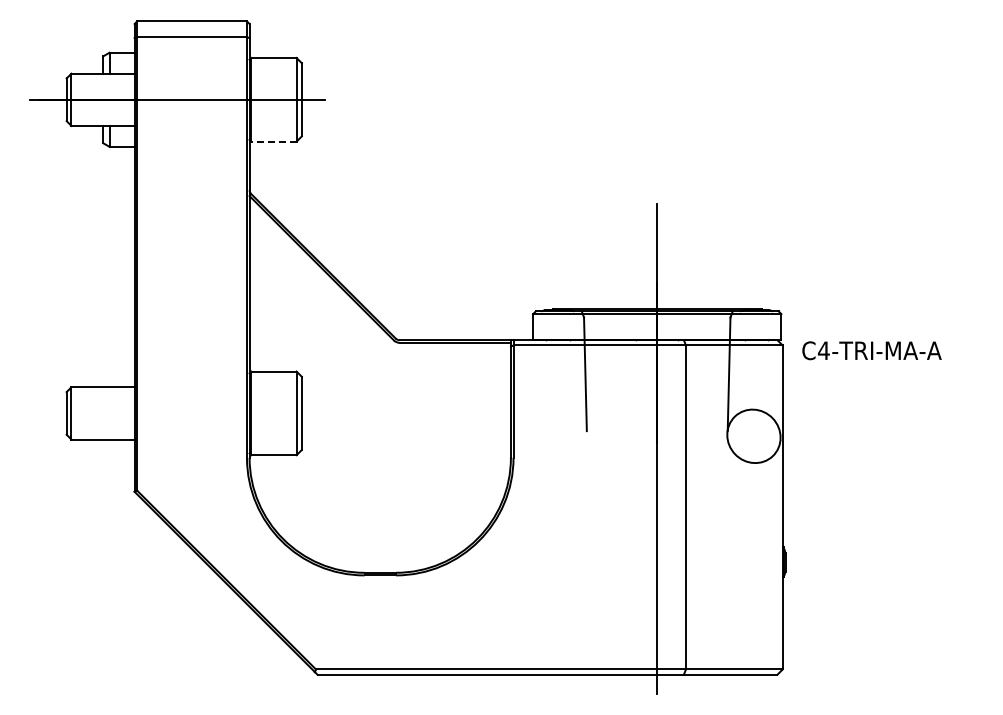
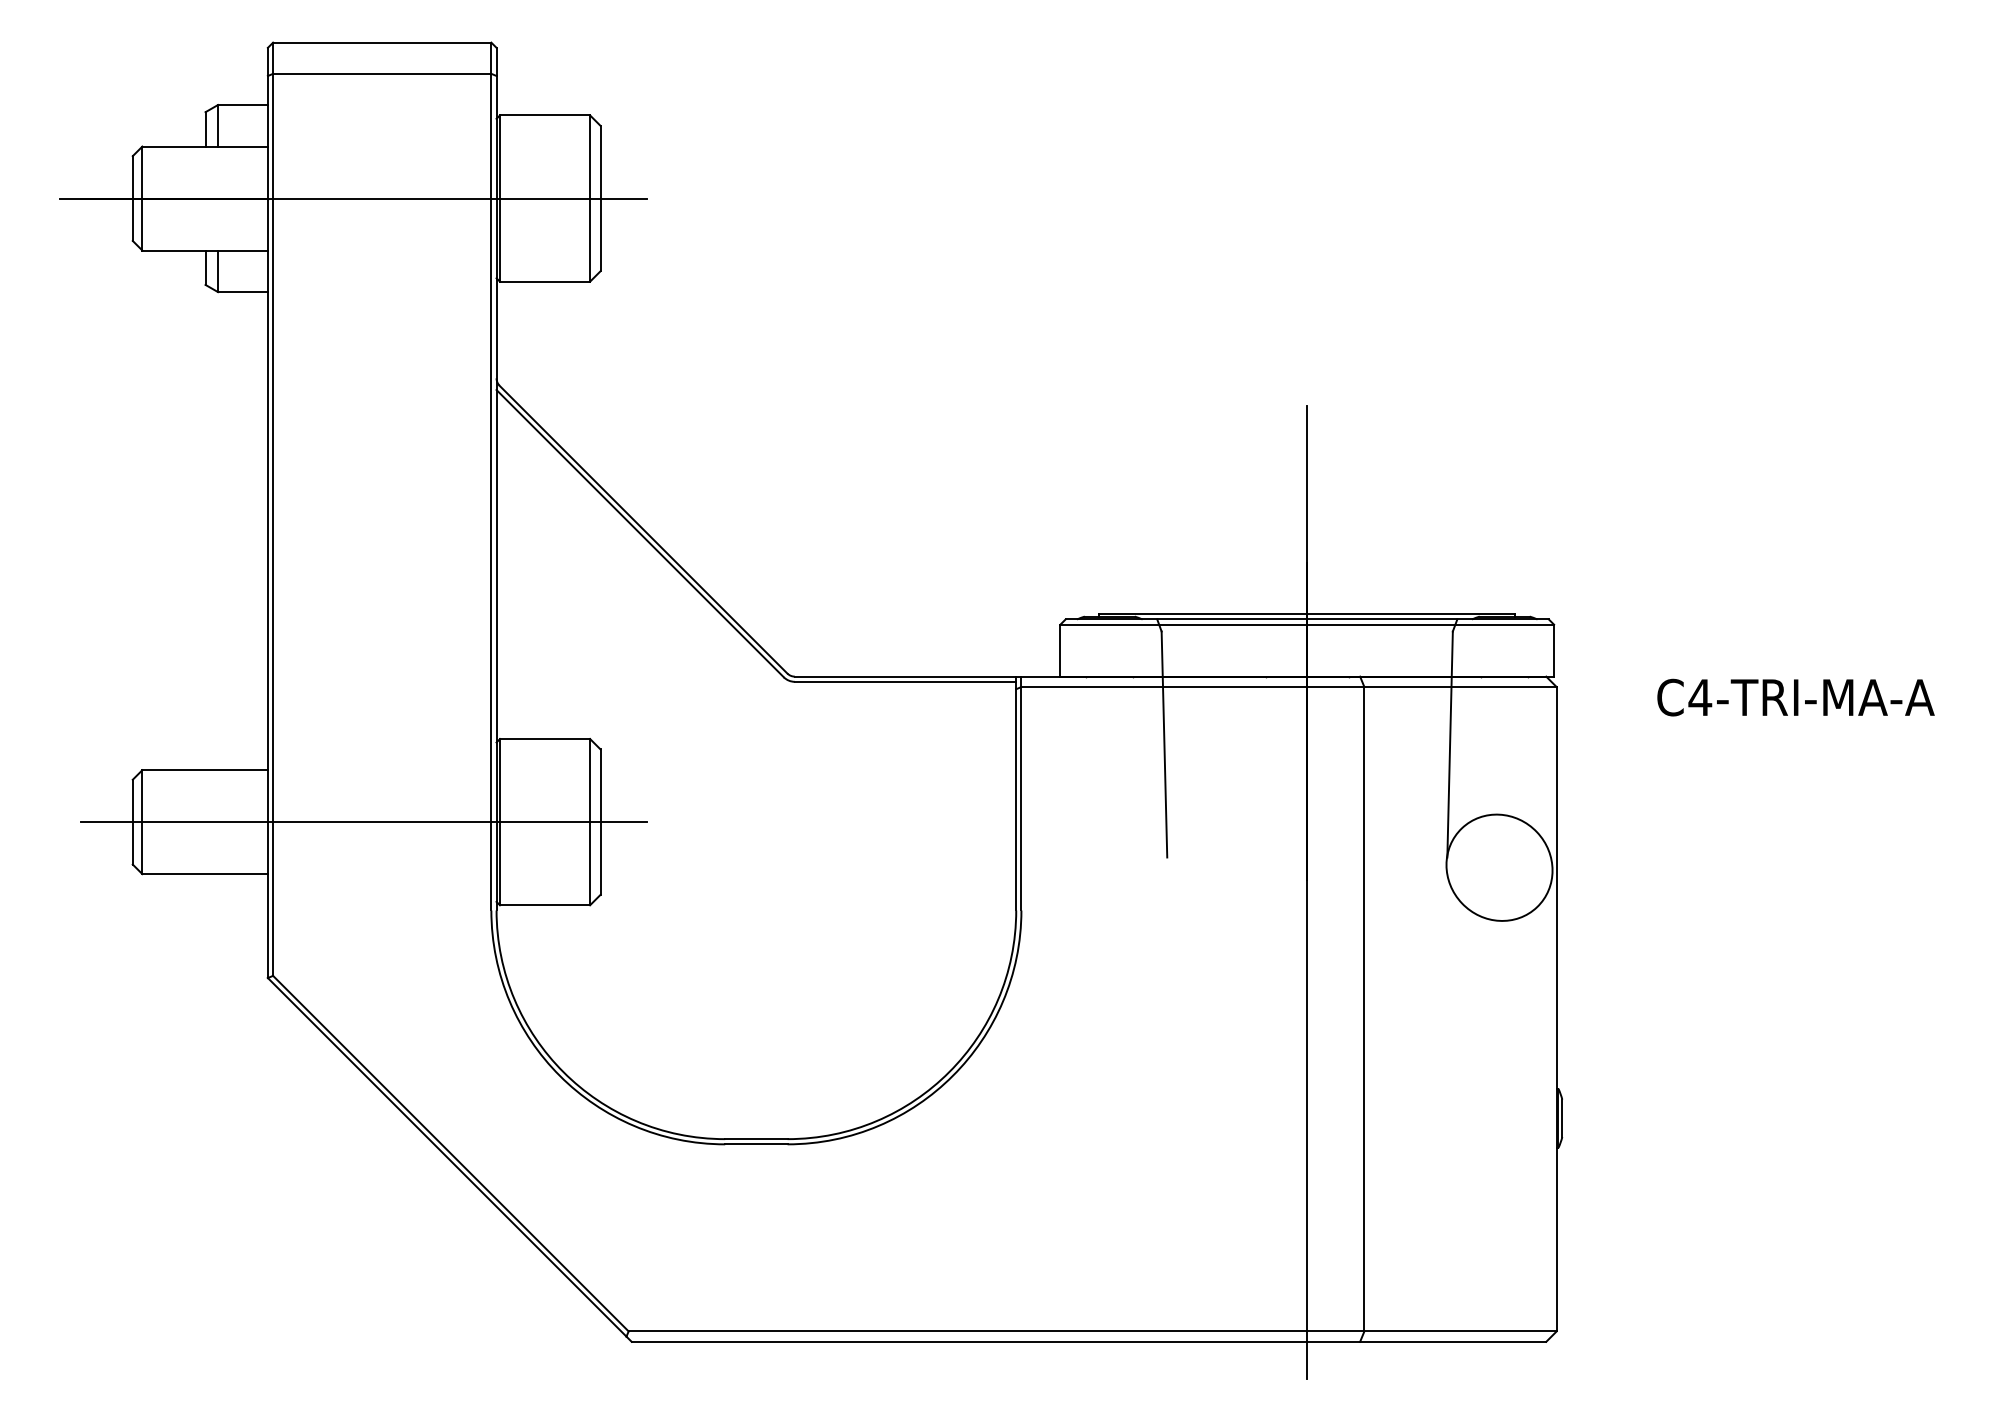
line: (273, 141) -> (544, 281), dashed -> solid
text: (871, 350) -> (1794, 697), moved
line: (182, 413) -> (363, 822), added

